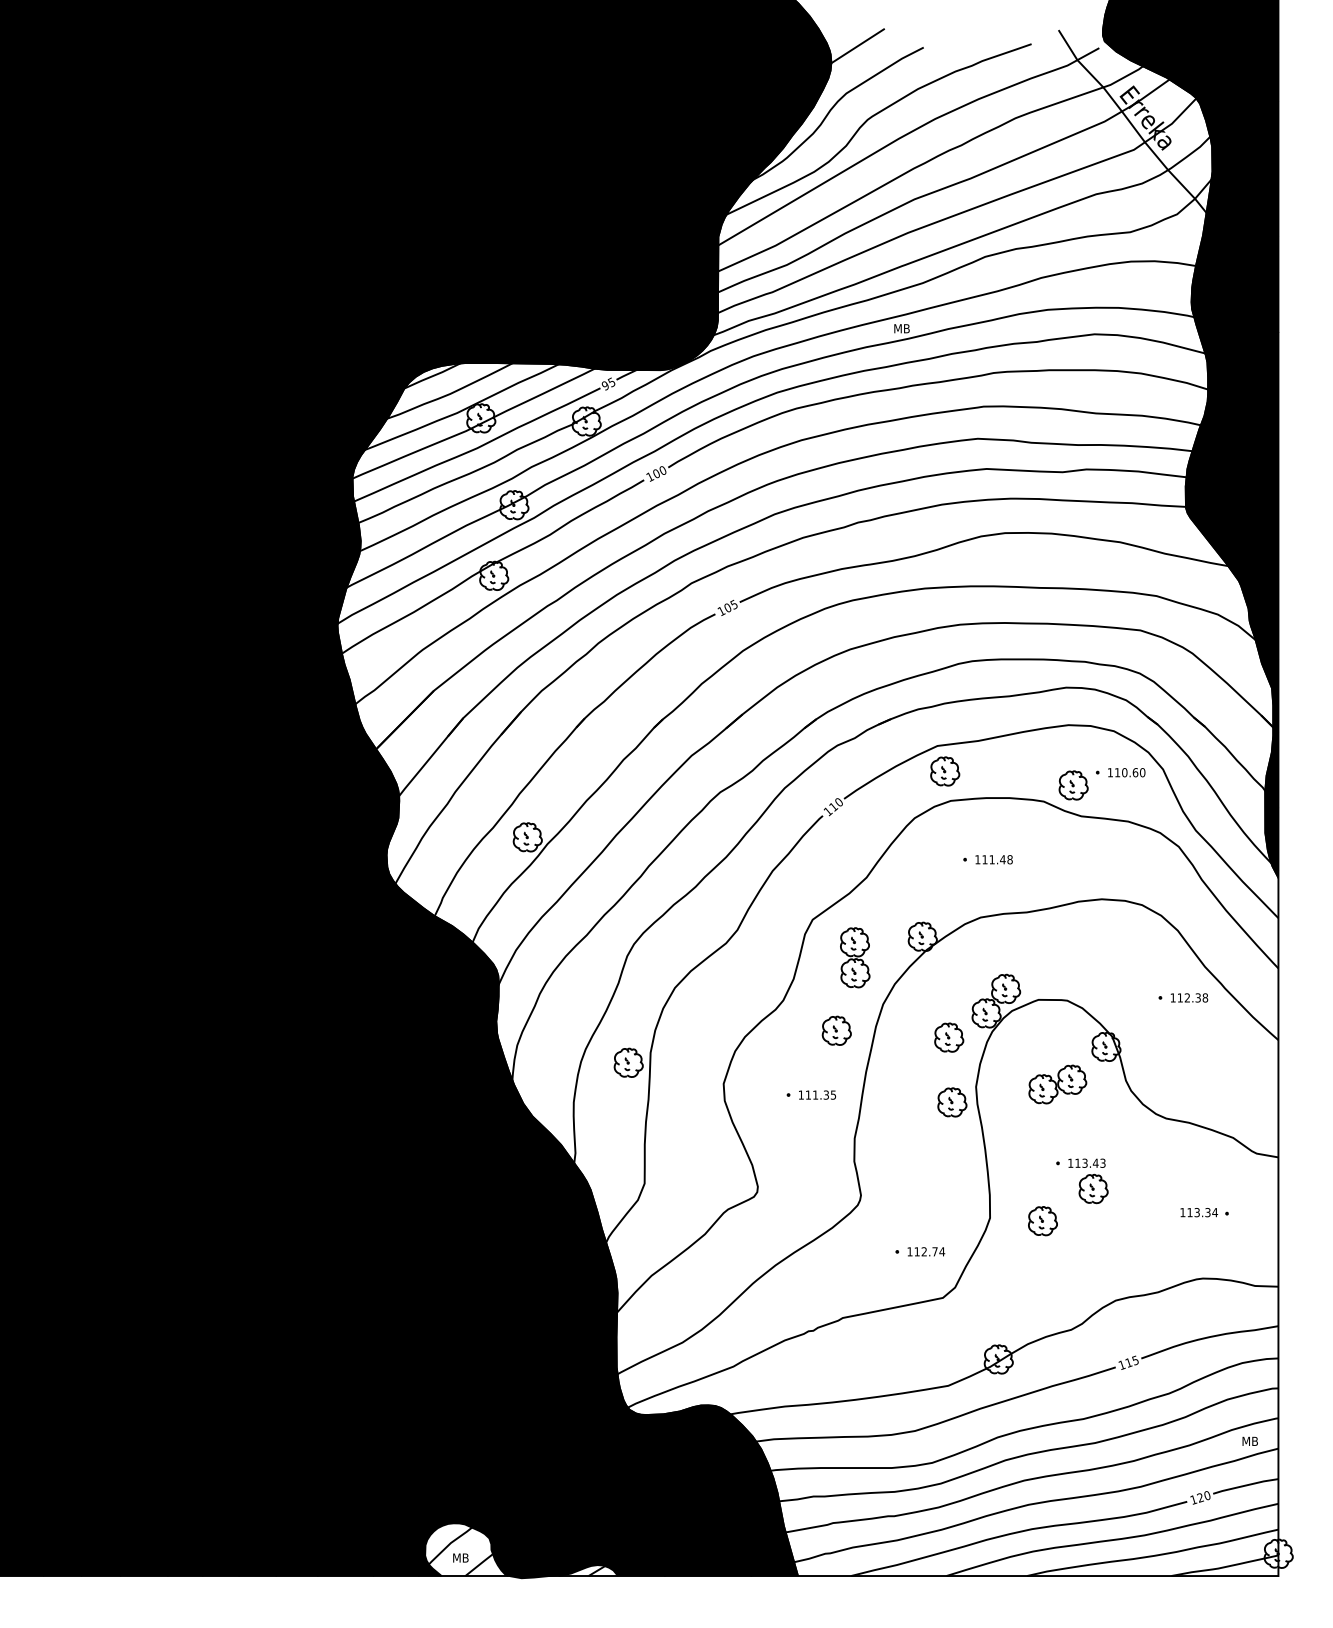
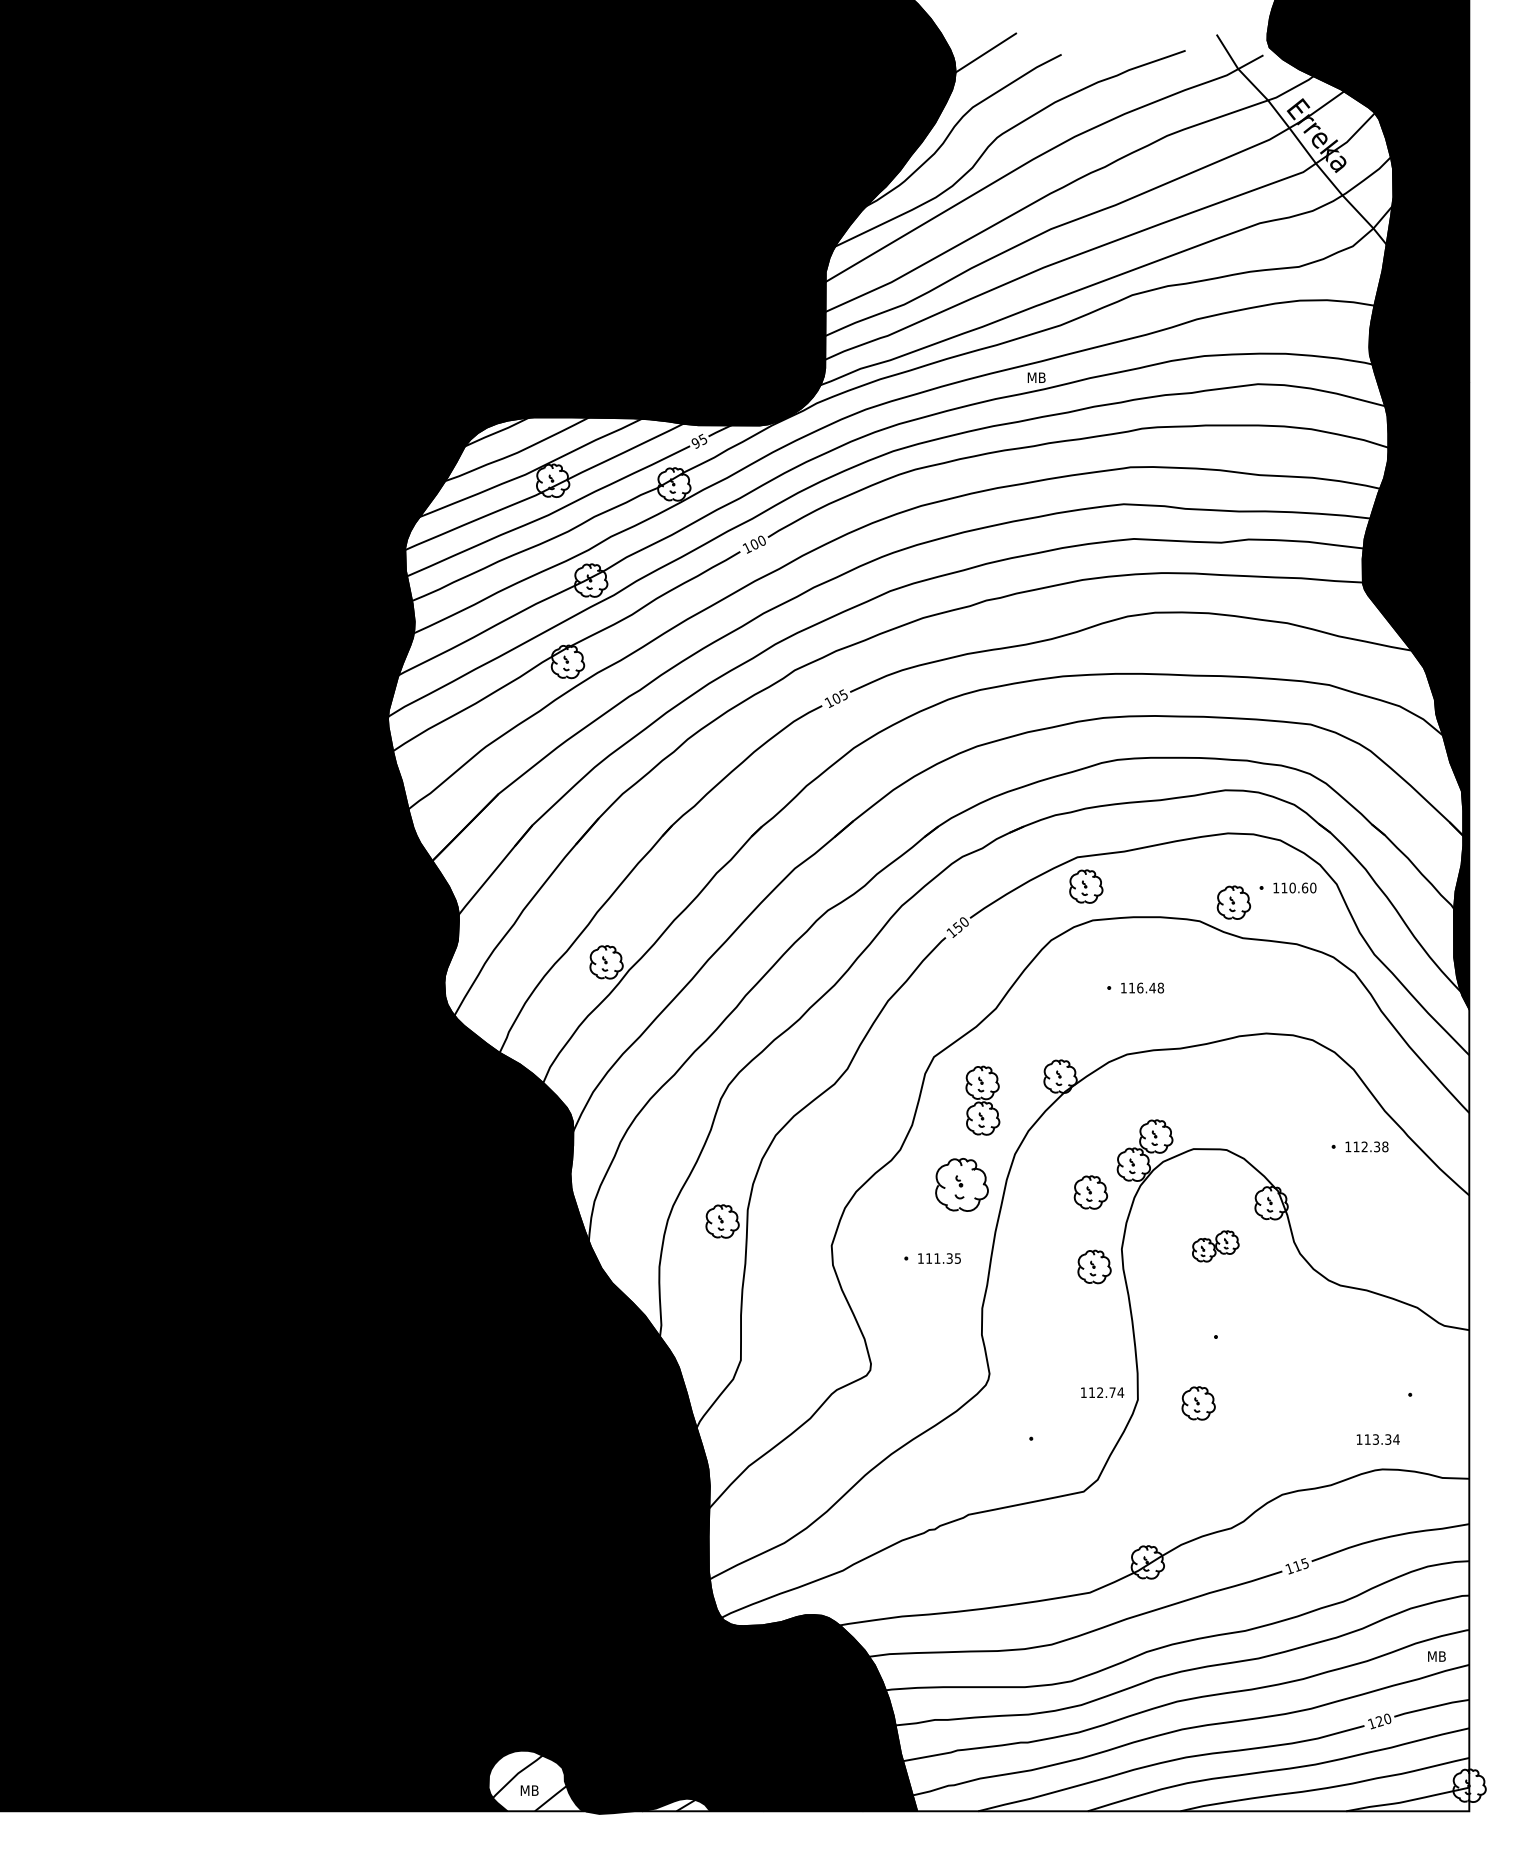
text: (833, 806) -> (957, 926), 110 -> 150
text: (991, 859) -> (1139, 987), 111.48 -> 116.48
part: (836, 1030) -> (961, 1184), size x1.6
part: (1057, 1084) -> (1215, 1246), size x0.7
part: (1088, 1181) -> (1251, 1357), removed
text: (1198, 1212) -> (1377, 1439), moved
text: (926, 1251) -> (1102, 1392), moved

